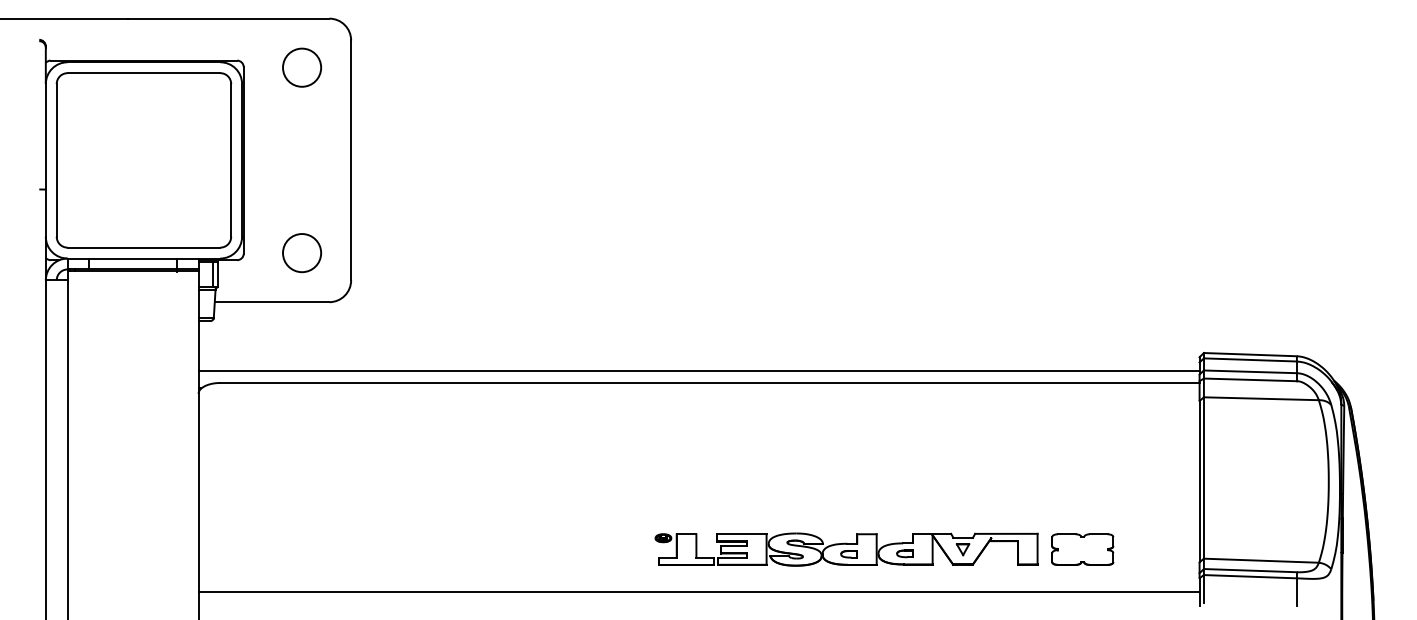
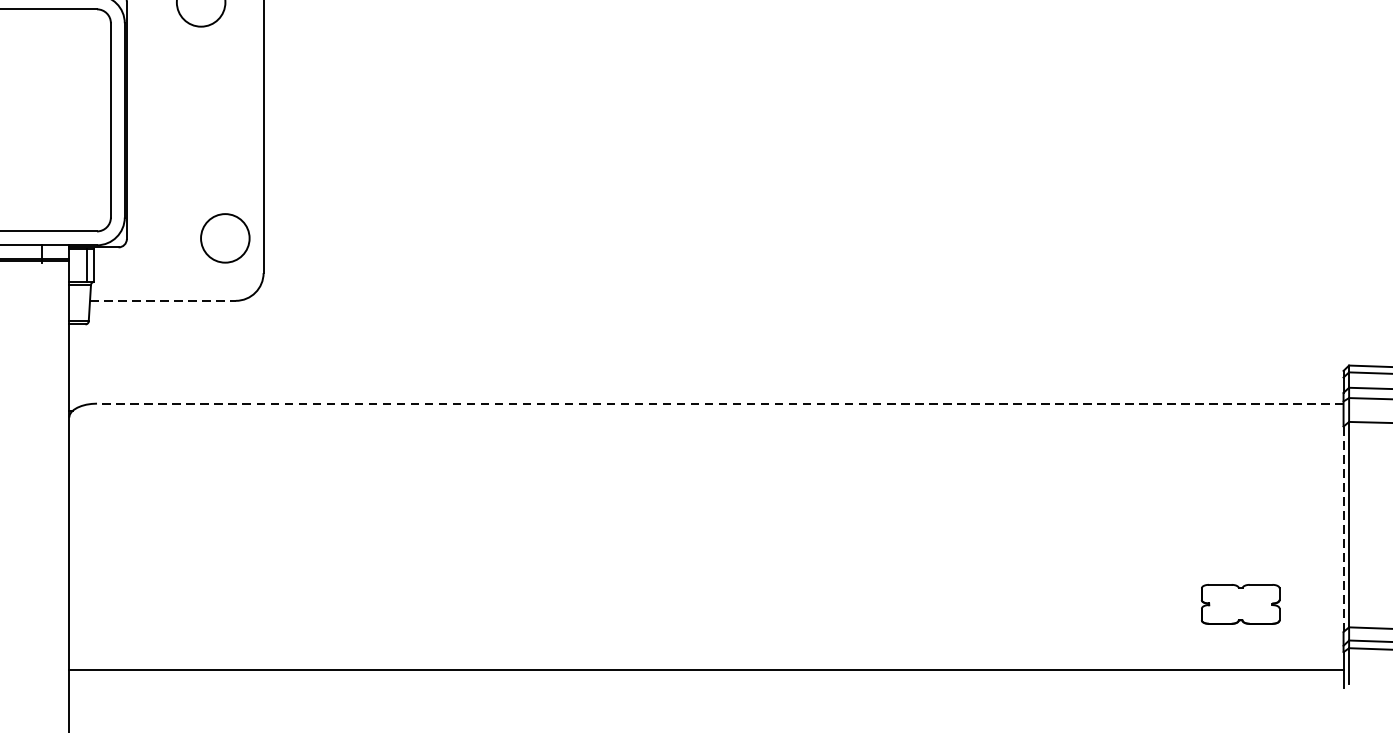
circle: (302, 253) -> (225, 238), moved
line: (272, 302) -> (163, 301), solid -> dashed
line: (698, 370) -> (705, 387), removed
line: (709, 382) -> (719, 403), solid -> dashed
line: (1199, 481) -> (1343, 529), solid -> dashed
part: (846, 549) -> (894, 615), removed
part: (1082, 549) -> (1240, 604), moved

